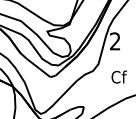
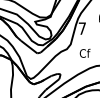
text: (113, 41) -> (81, 28), 2 -> 7

